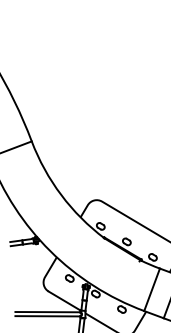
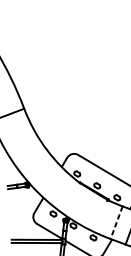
line: (152, 289) -> (116, 222), solid -> dashed

